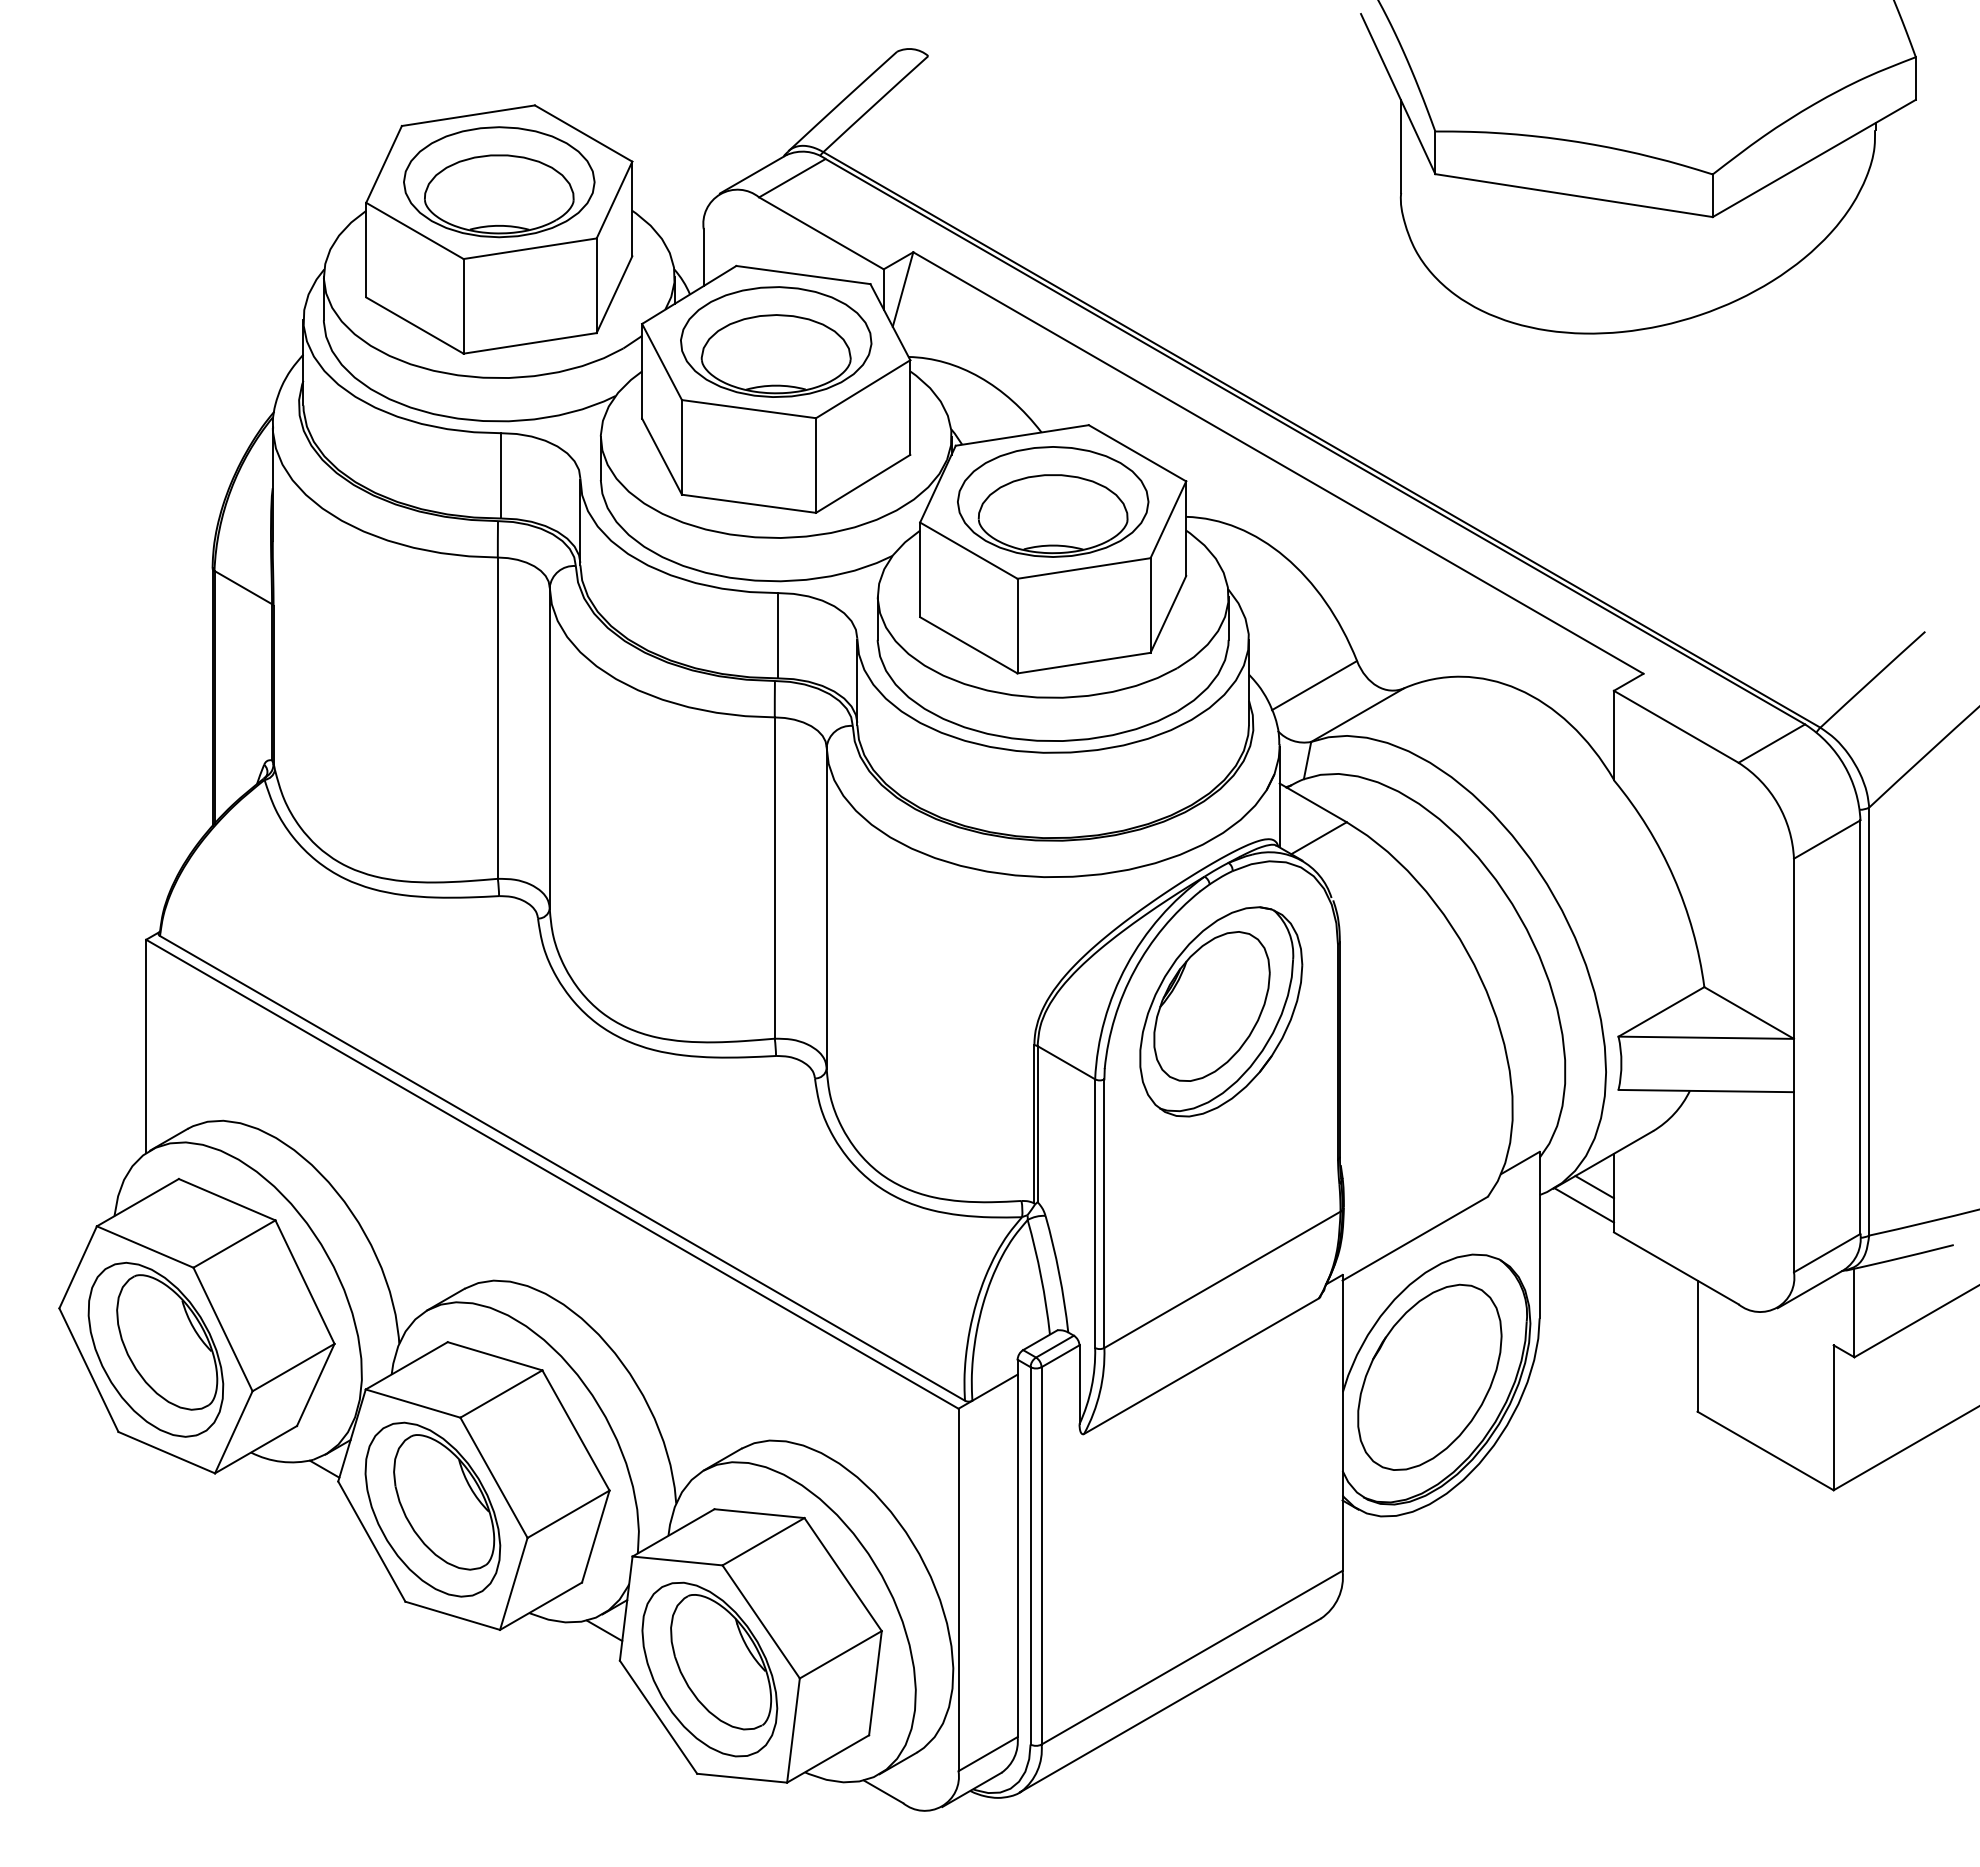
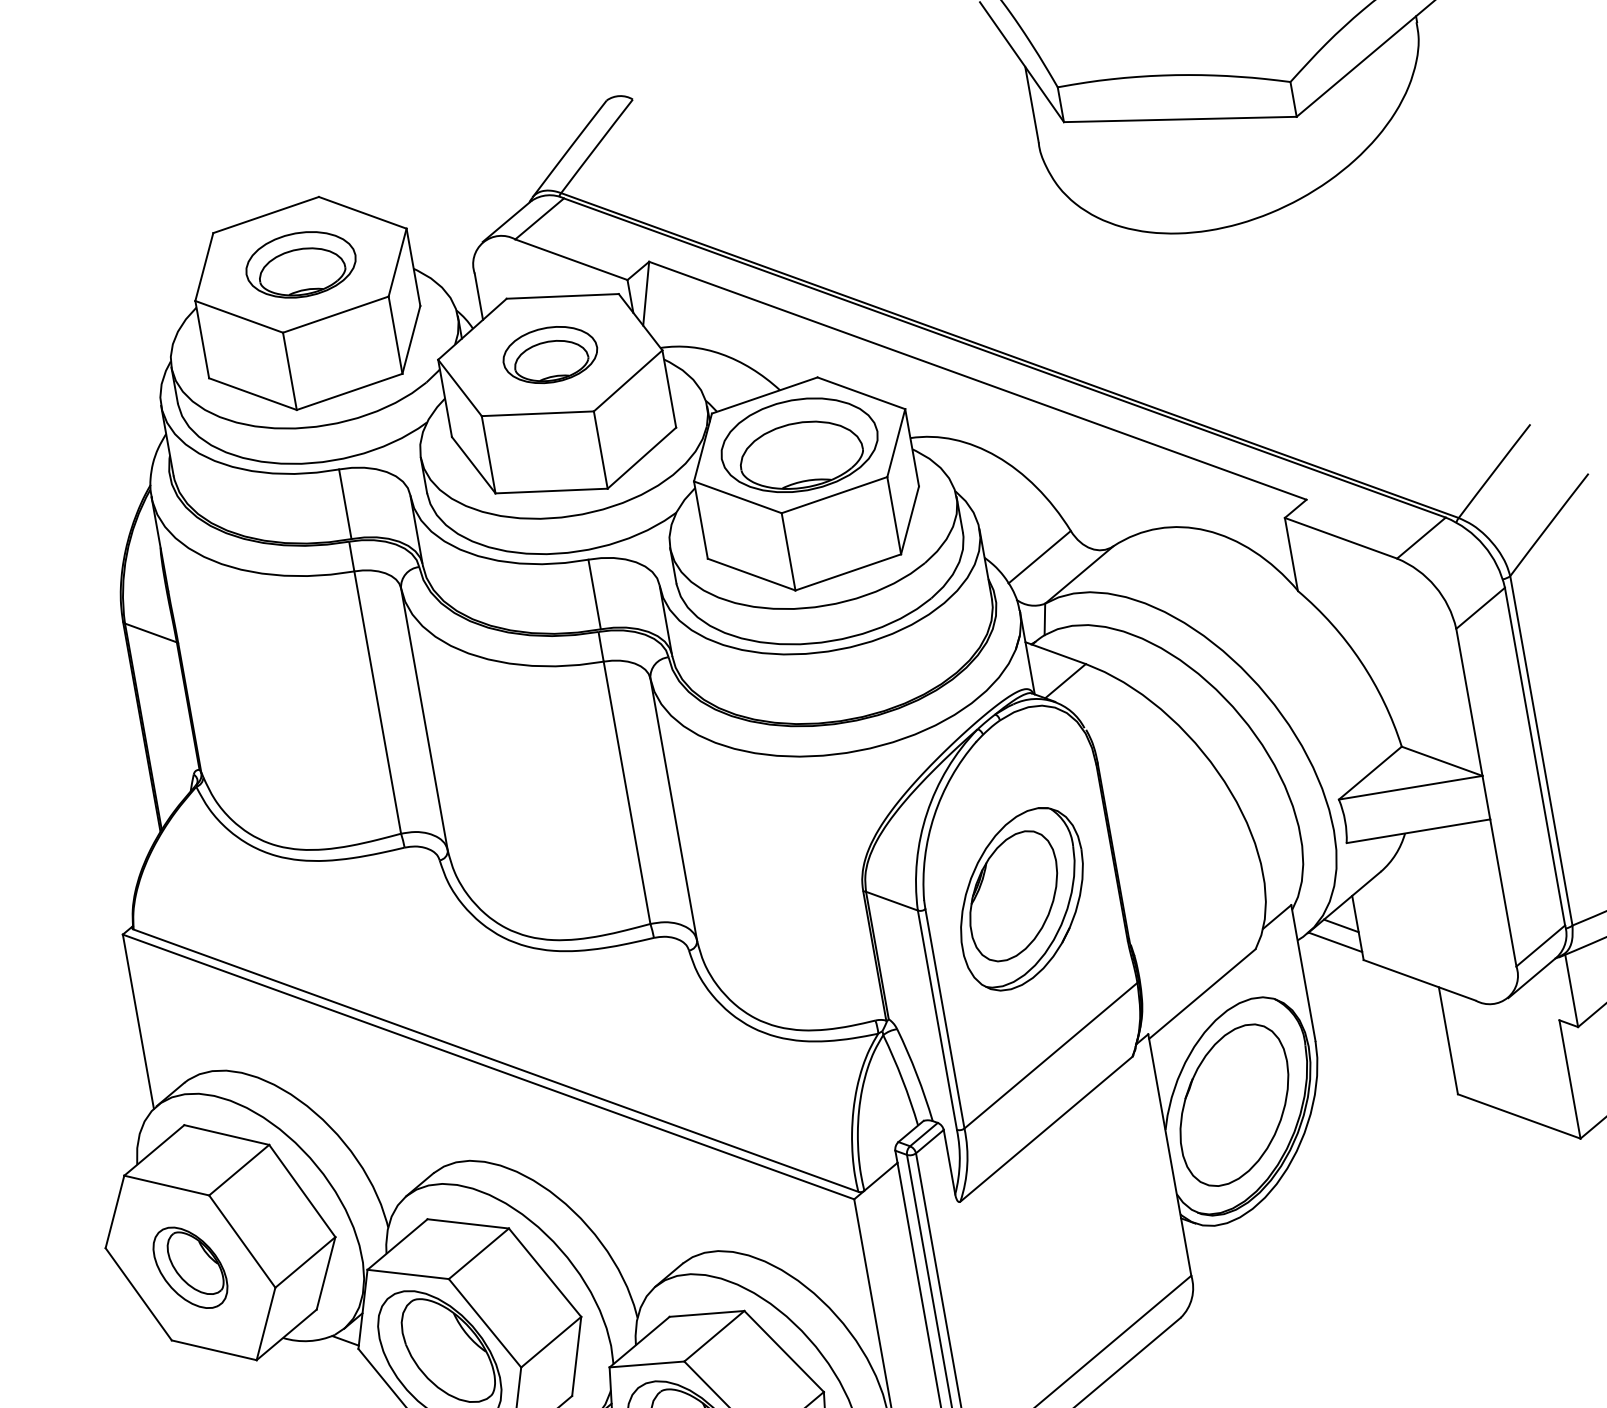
part: (499, 182) -> (301, 265), size x0.7
part: (776, 341) -> (550, 354), size x0.6
part: (1221, 1011) -> (1022, 898), moved
part: (155, 1349) -> (190, 1267), size x0.6

